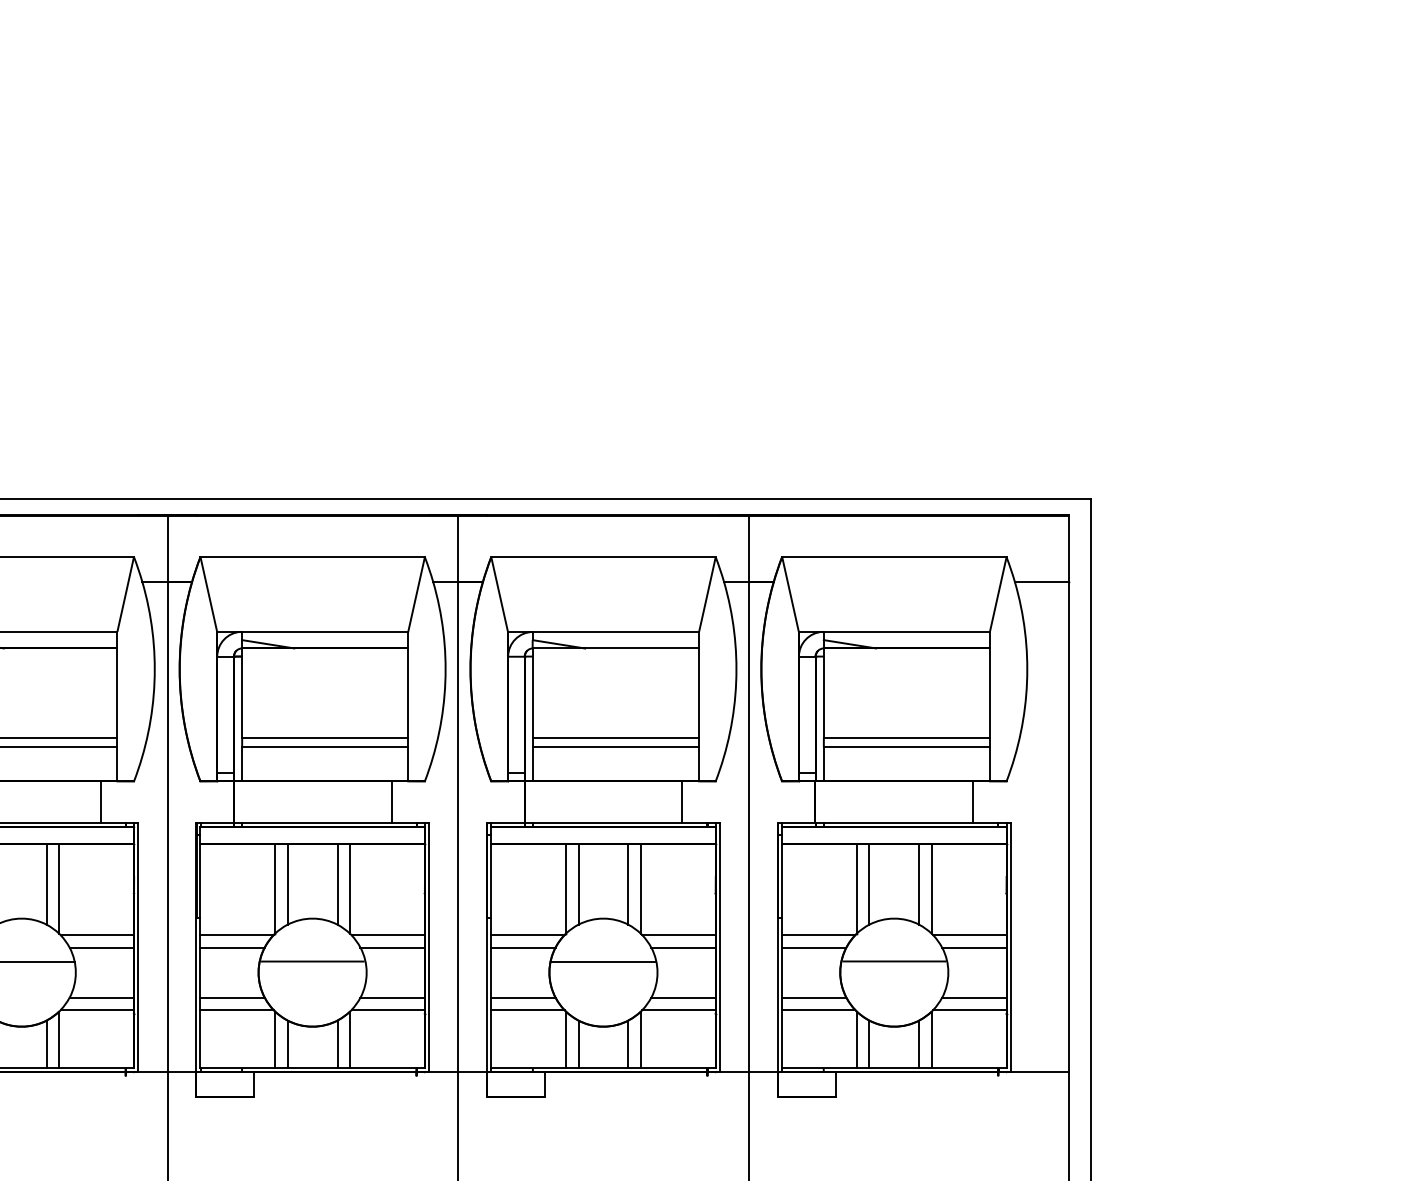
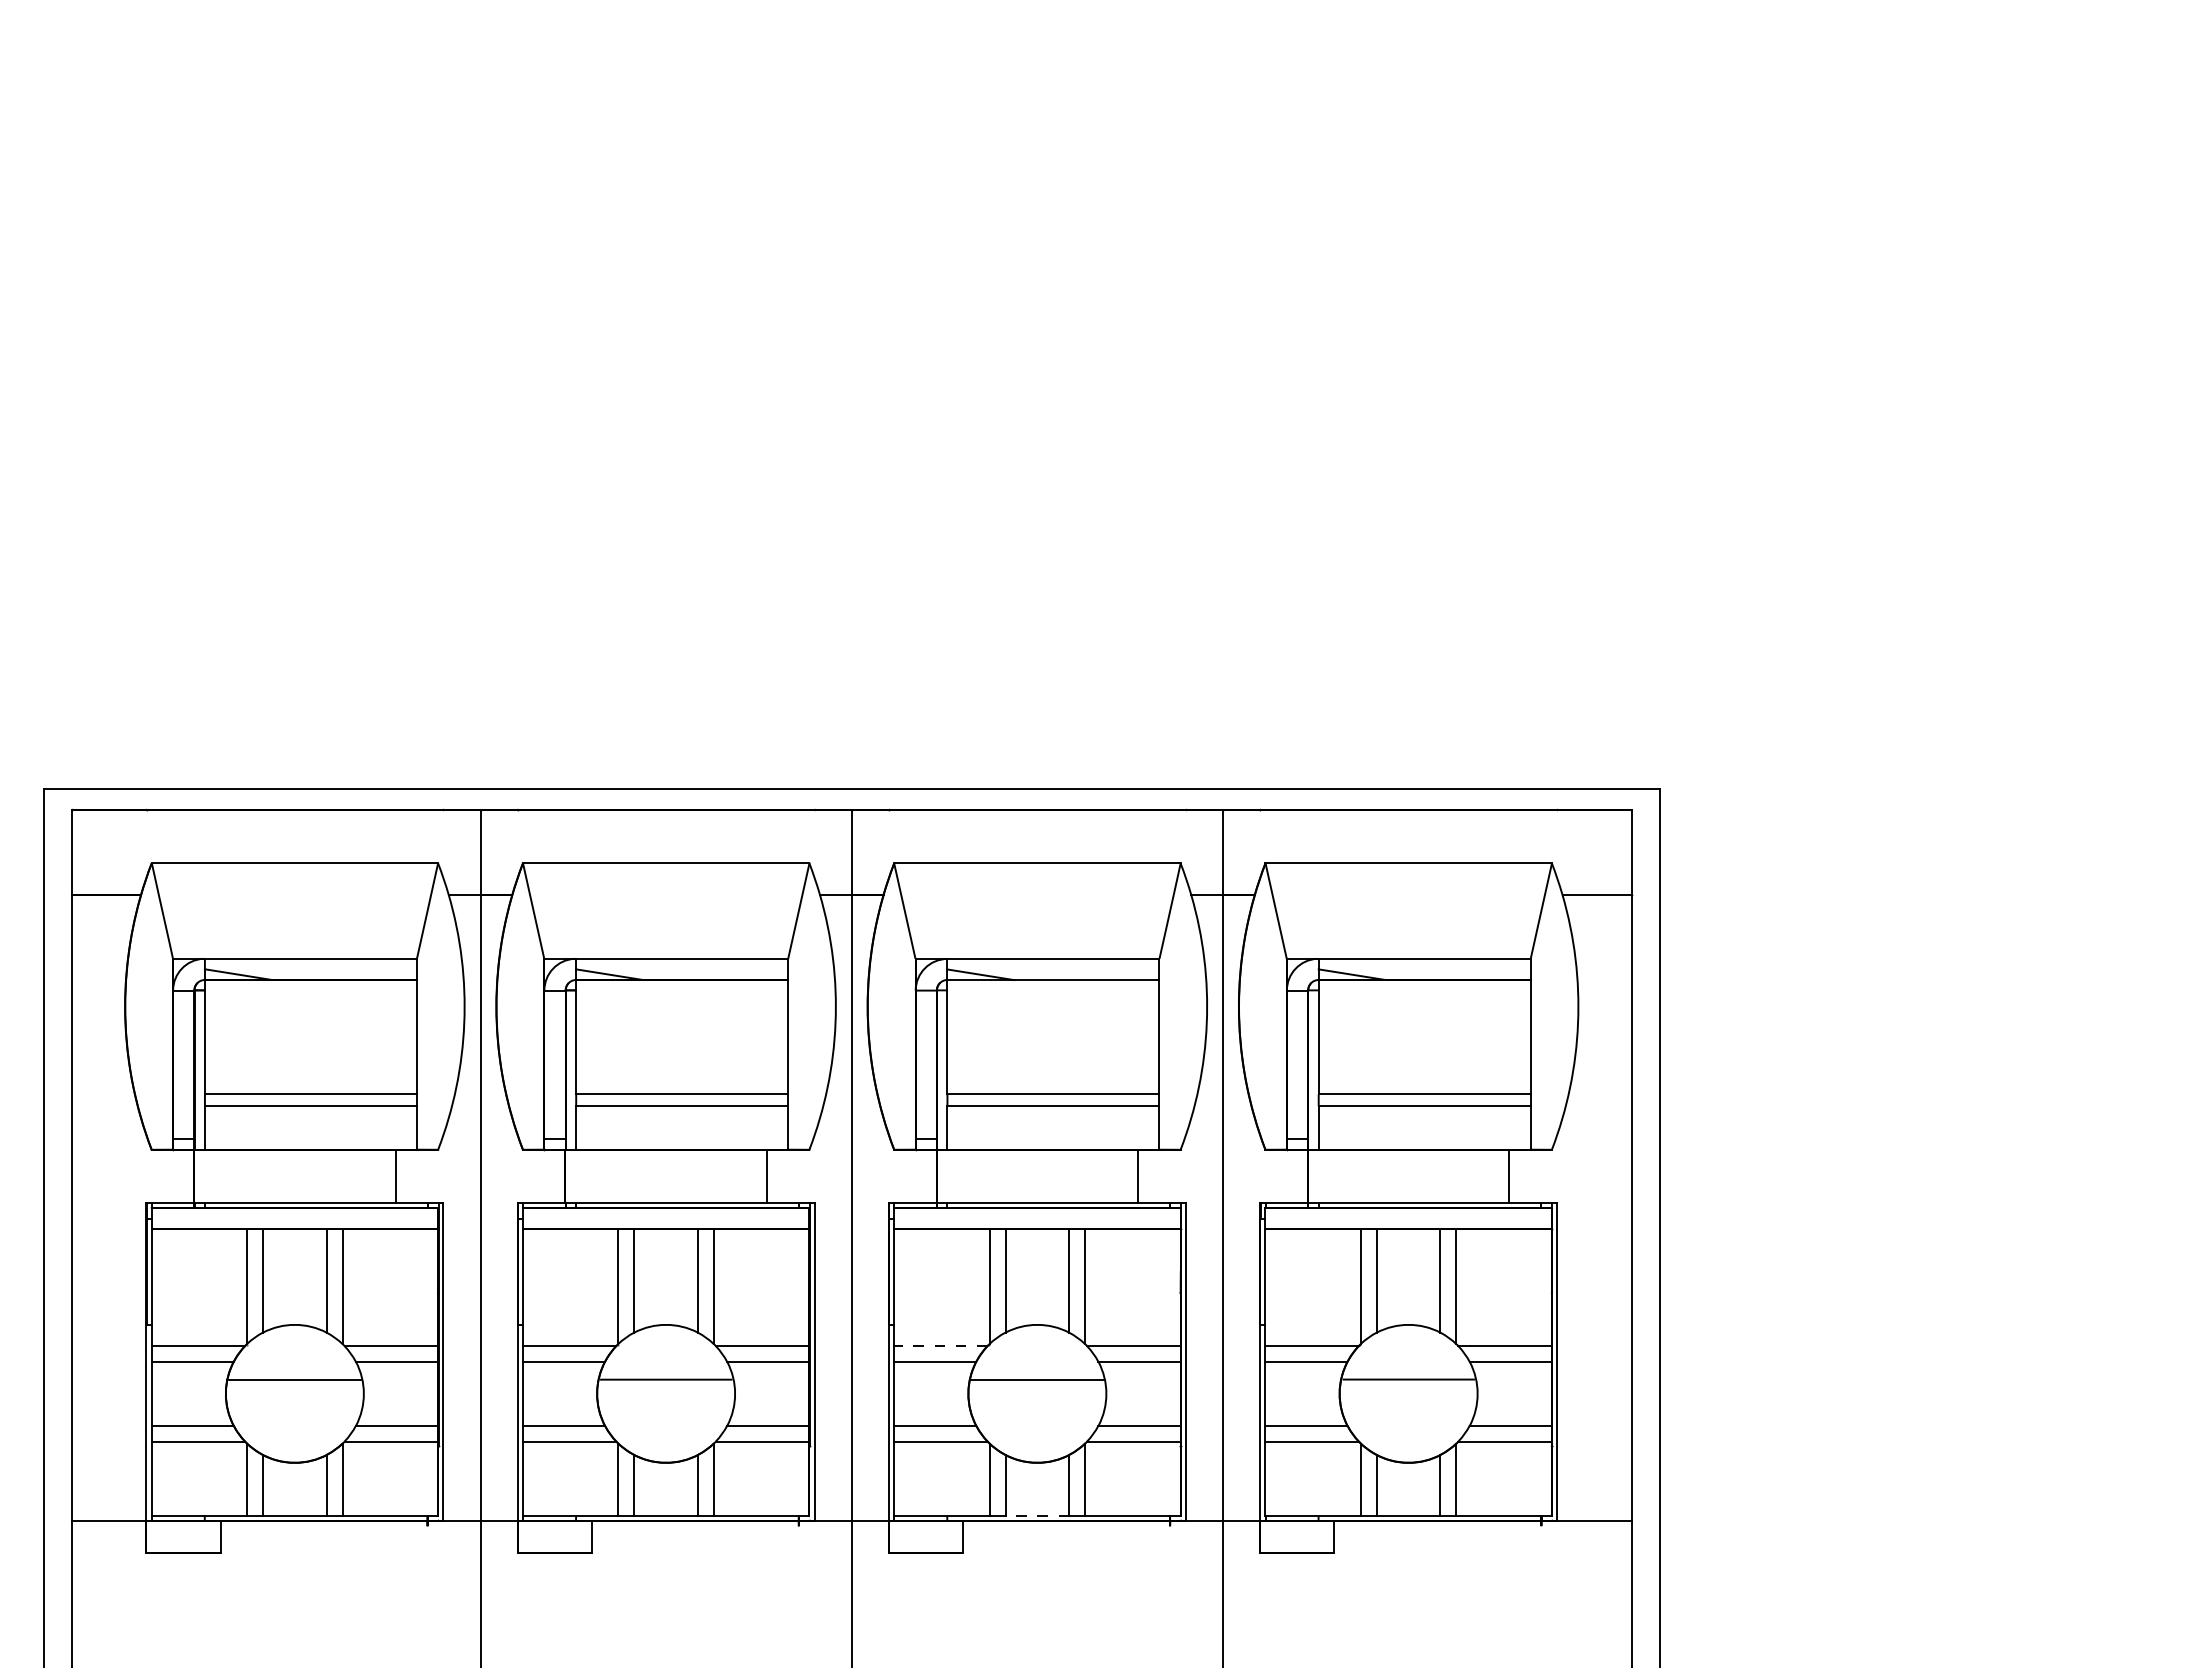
line: (527, 935) -> (940, 1346), solid -> dashed
line: (603, 1067) -> (1037, 1515), solid -> dashed

